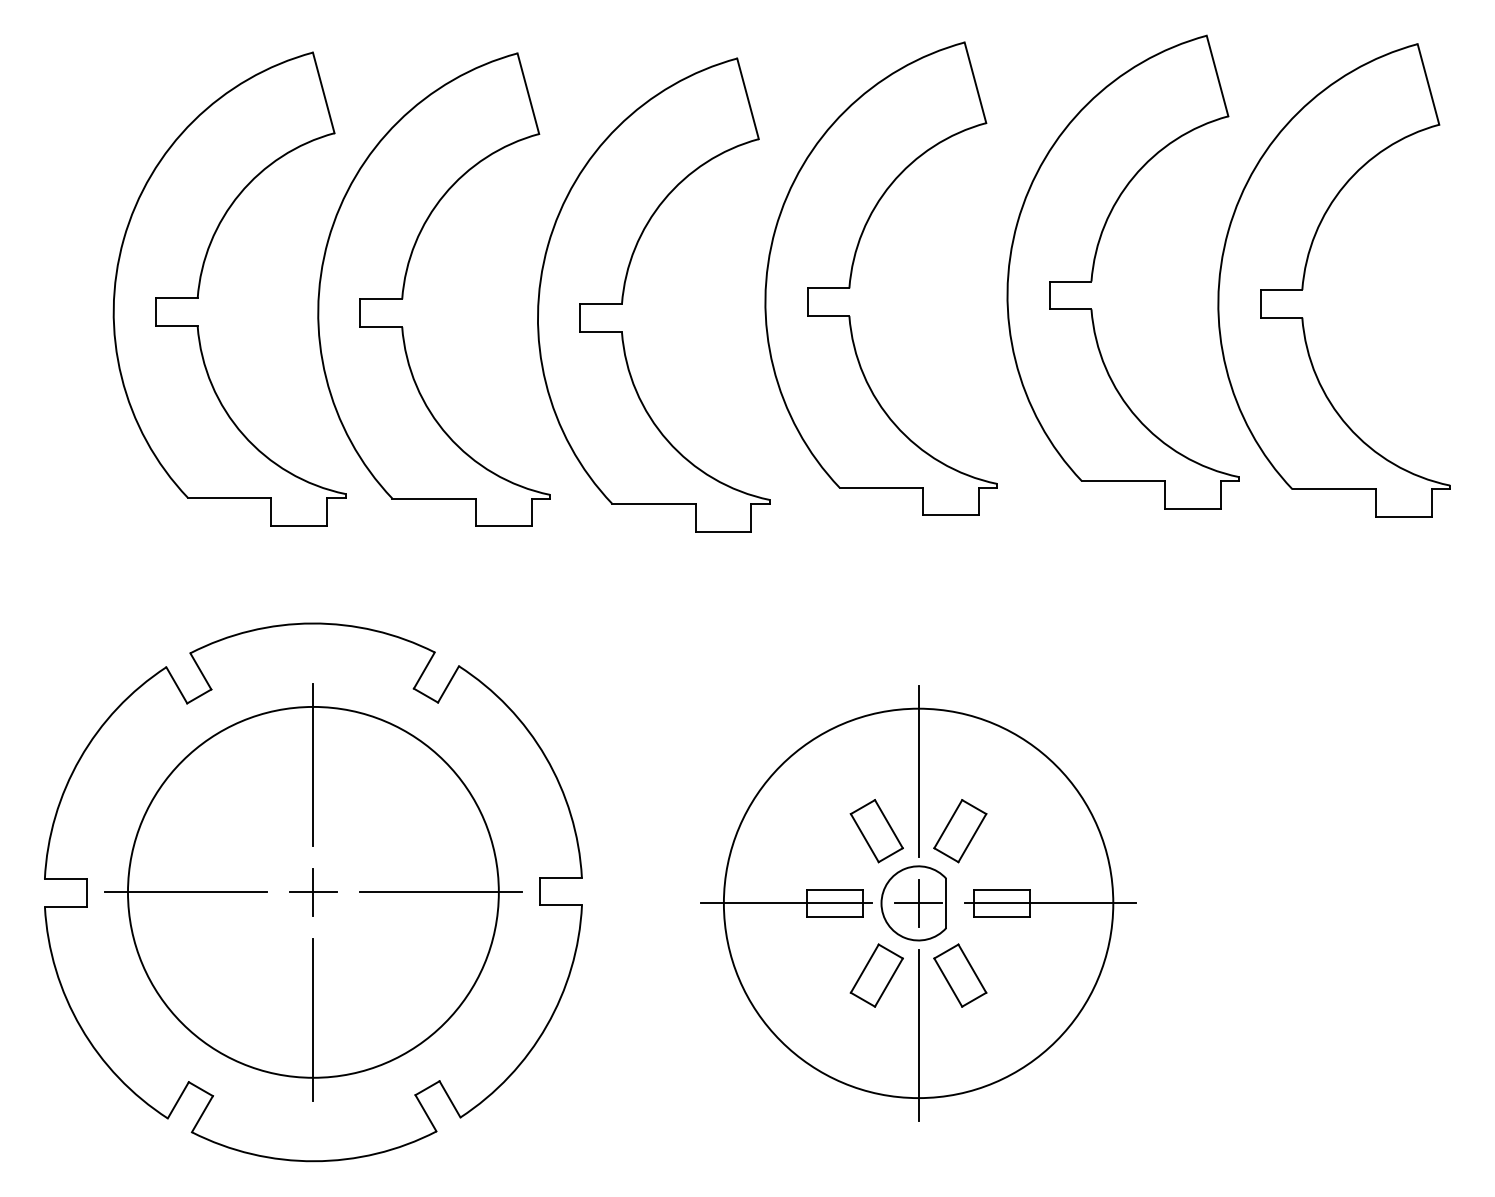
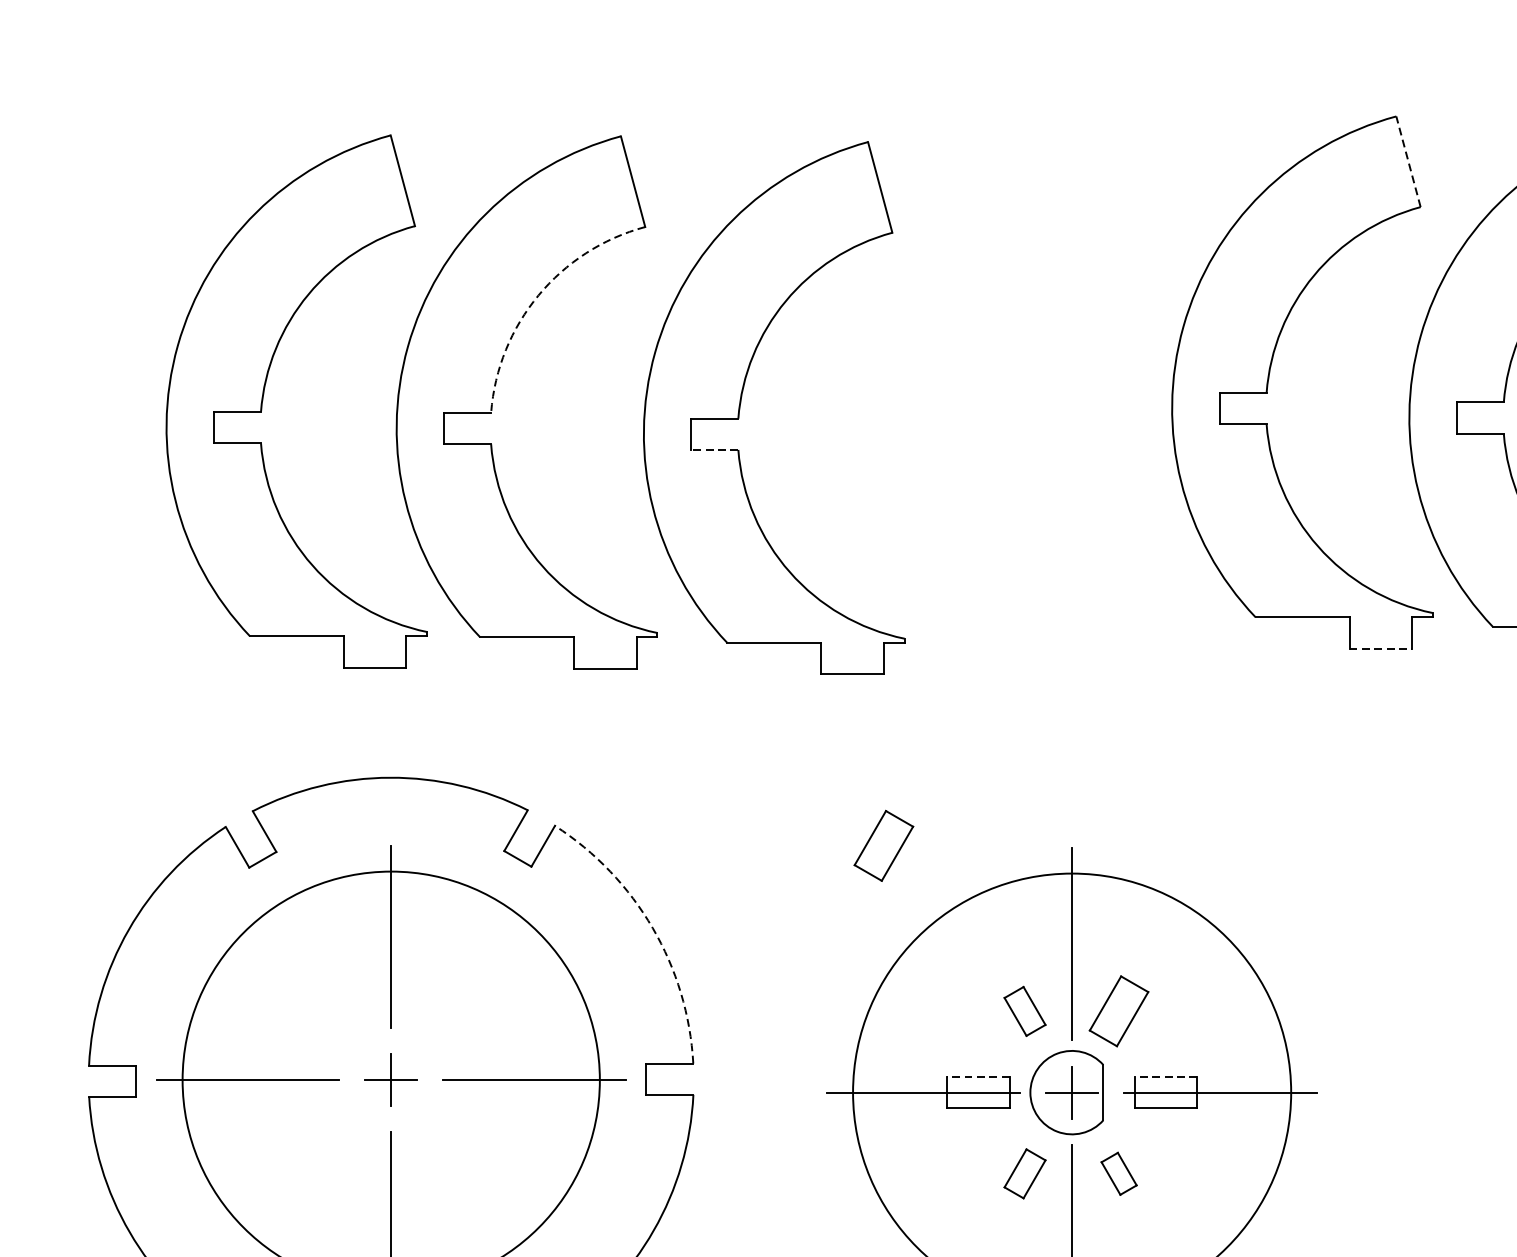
line: (1217, 76) -> (1408, 162), solid -> dashed
arc: (444, 194) -> (538, 295), solid -> dashed
part: (852, 273) -> (997, 383), removed
line: (600, 332) -> (714, 450), solid -> dashed
line: (1192, 508) -> (1380, 648), solid -> dashed
part: (751, 684) -> (884, 846), added
arc: (545, 757) -> (652, 928), solid -> dashed
part: (876, 831) -> (1024, 1011), size x0.7
line: (835, 889) -> (978, 1076), solid -> dashed
line: (1002, 889) -> (1166, 1076), solid -> dashed
part: (876, 975) -> (1024, 1173), size x0.7
part: (960, 975) -> (1119, 1173), size x0.6

